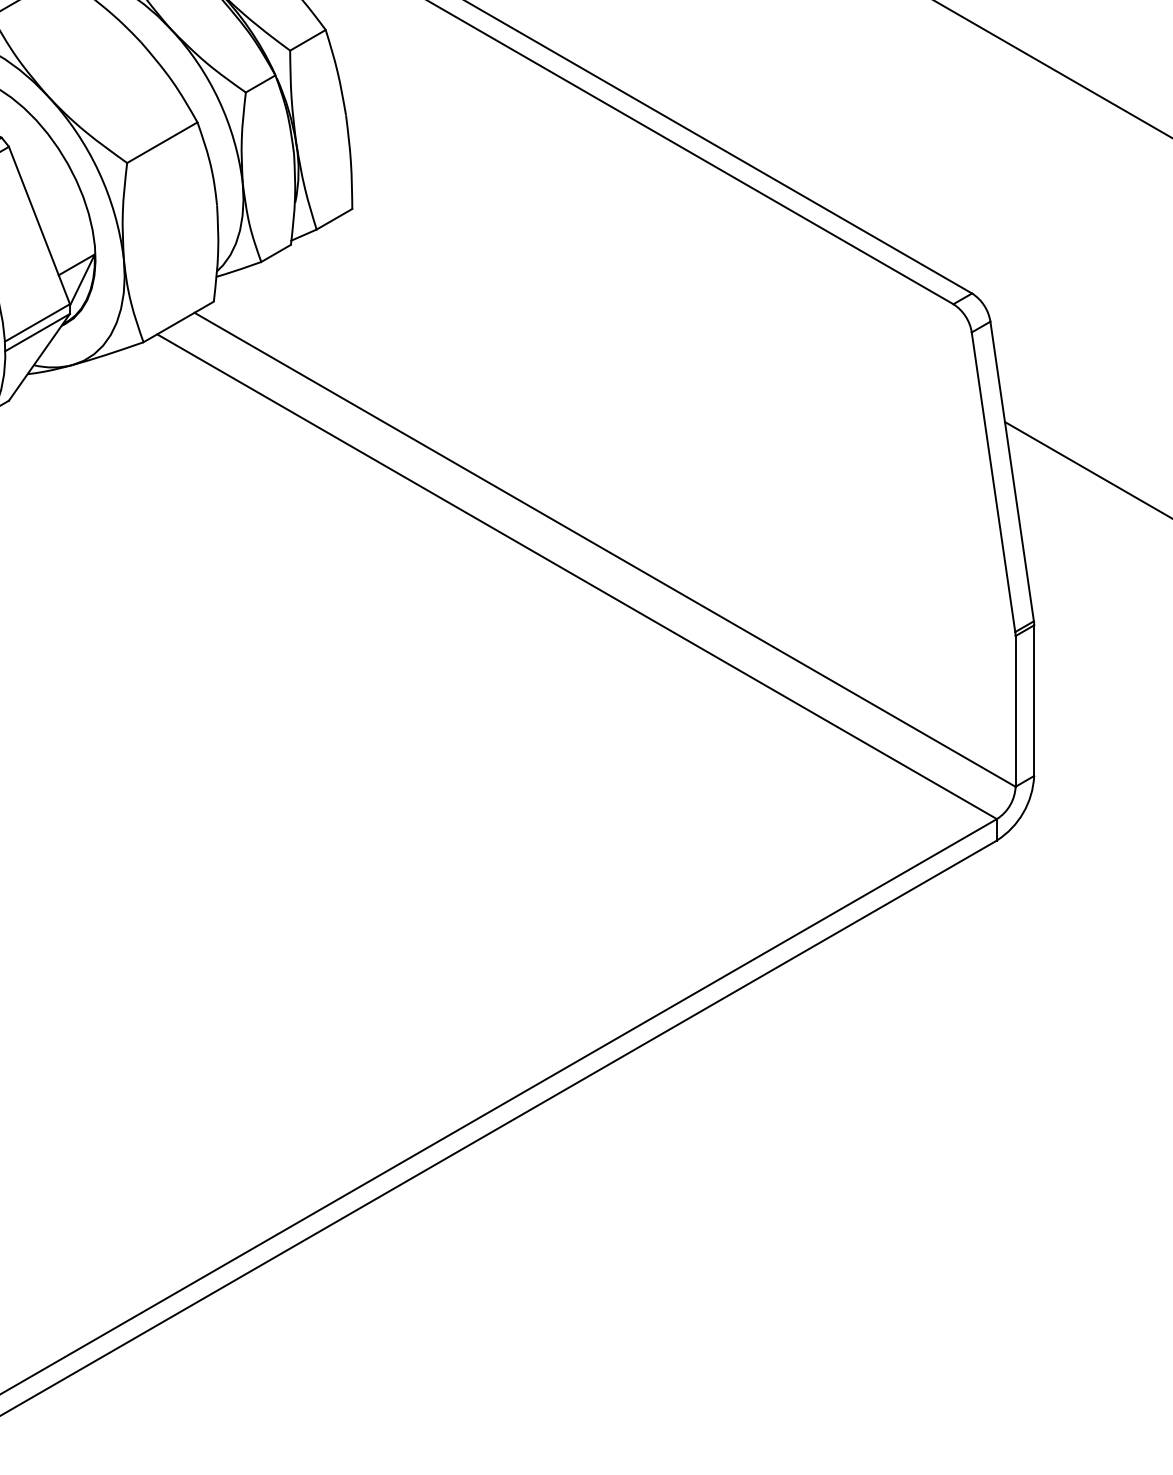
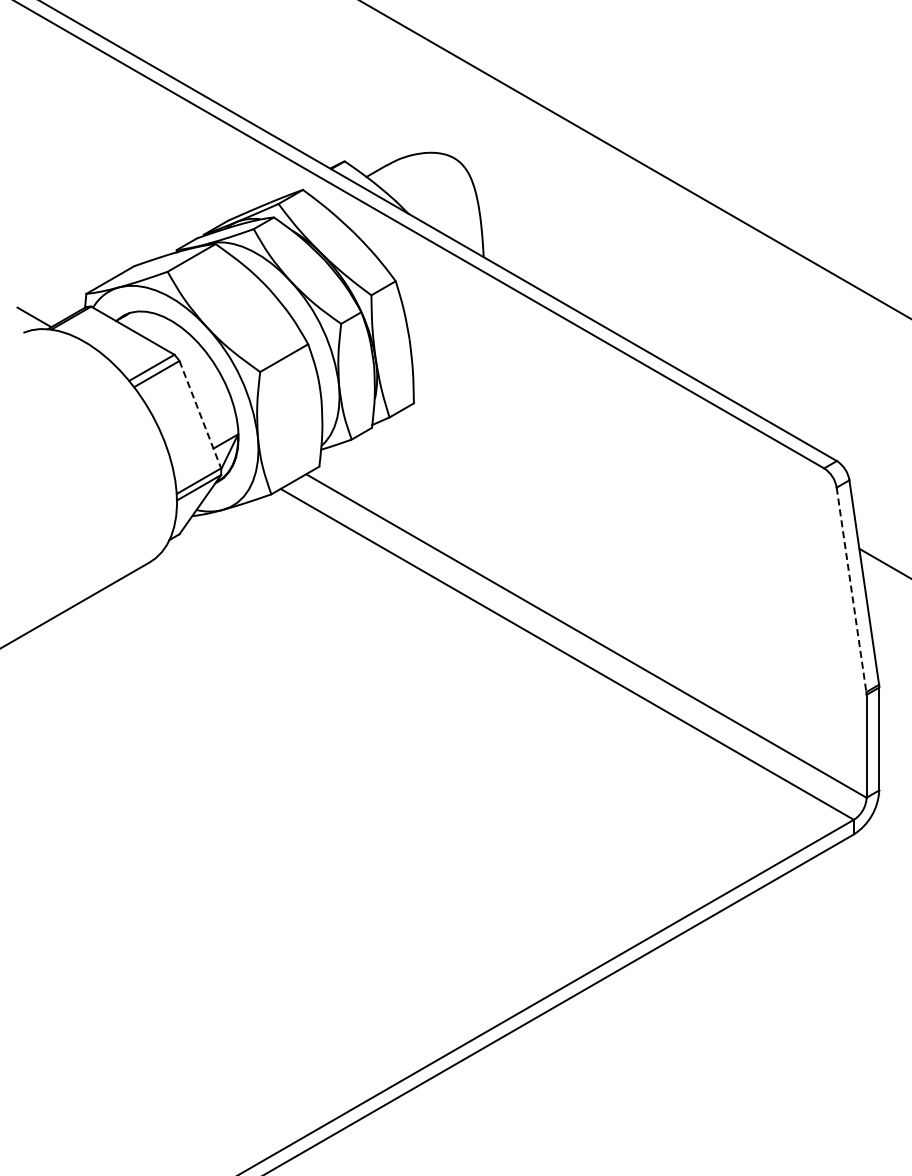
line: (39, 225) -> (200, 414), solid -> dashed
line: (993, 483) -> (851, 590), solid -> dashed

